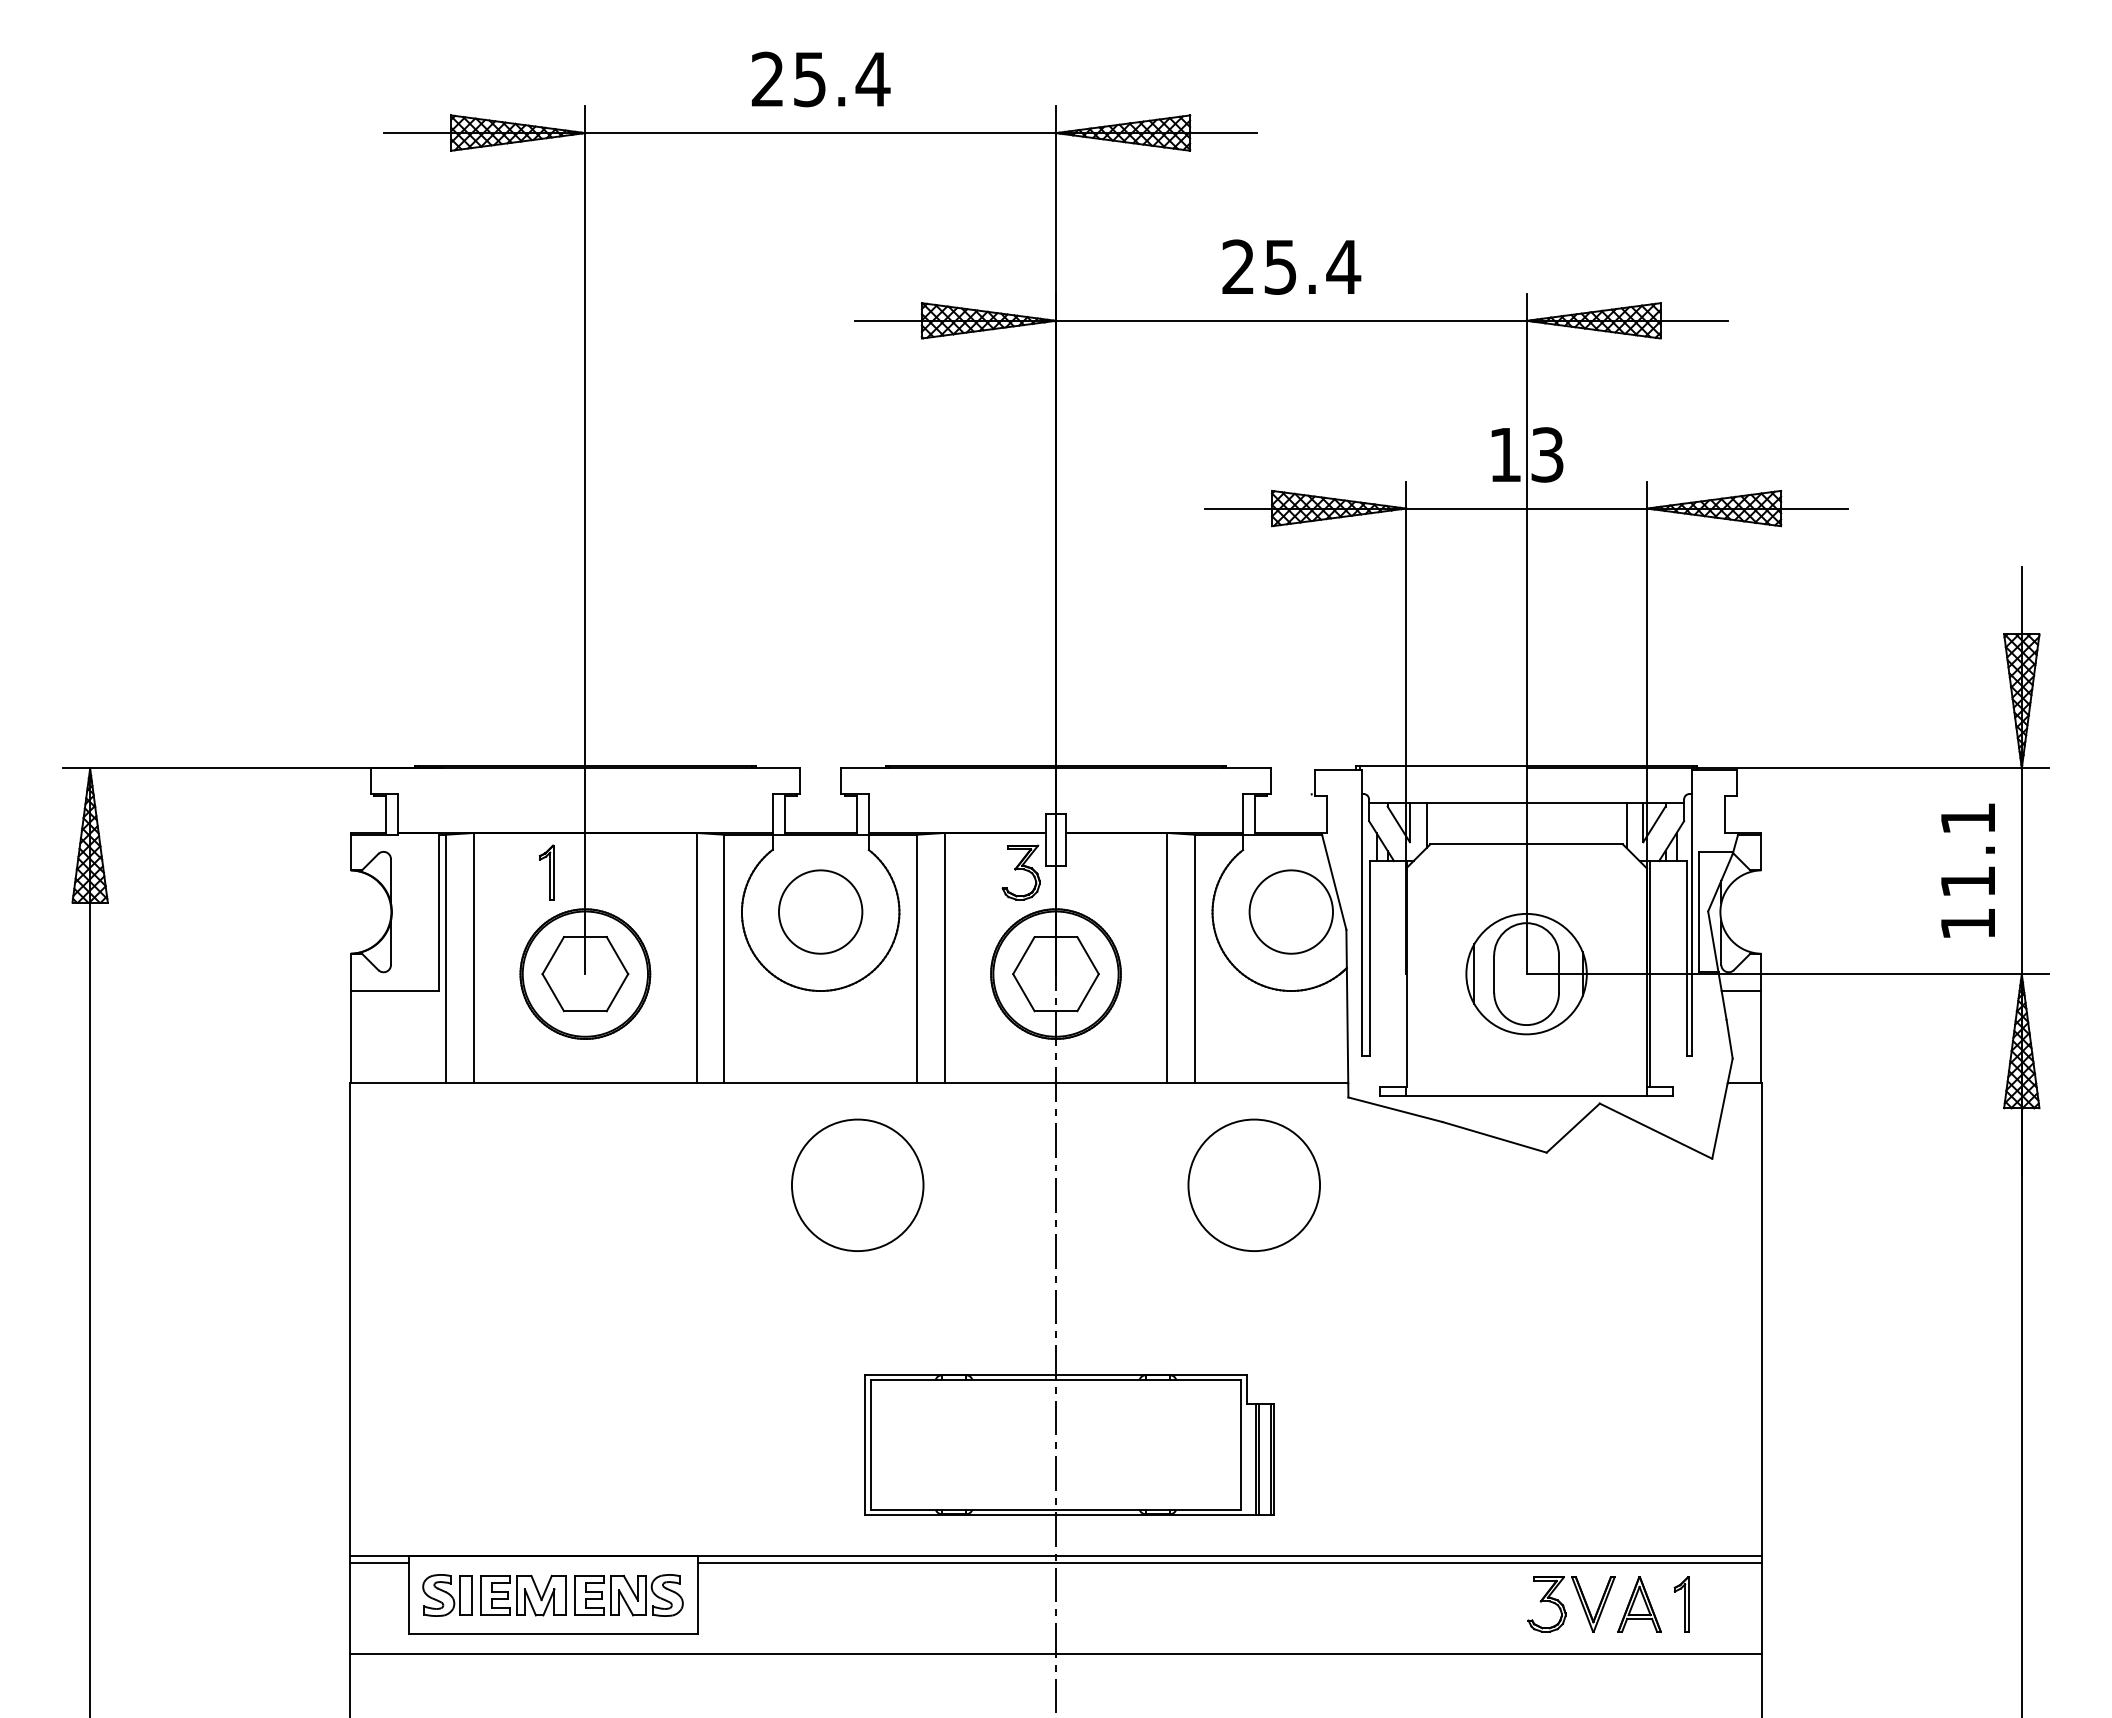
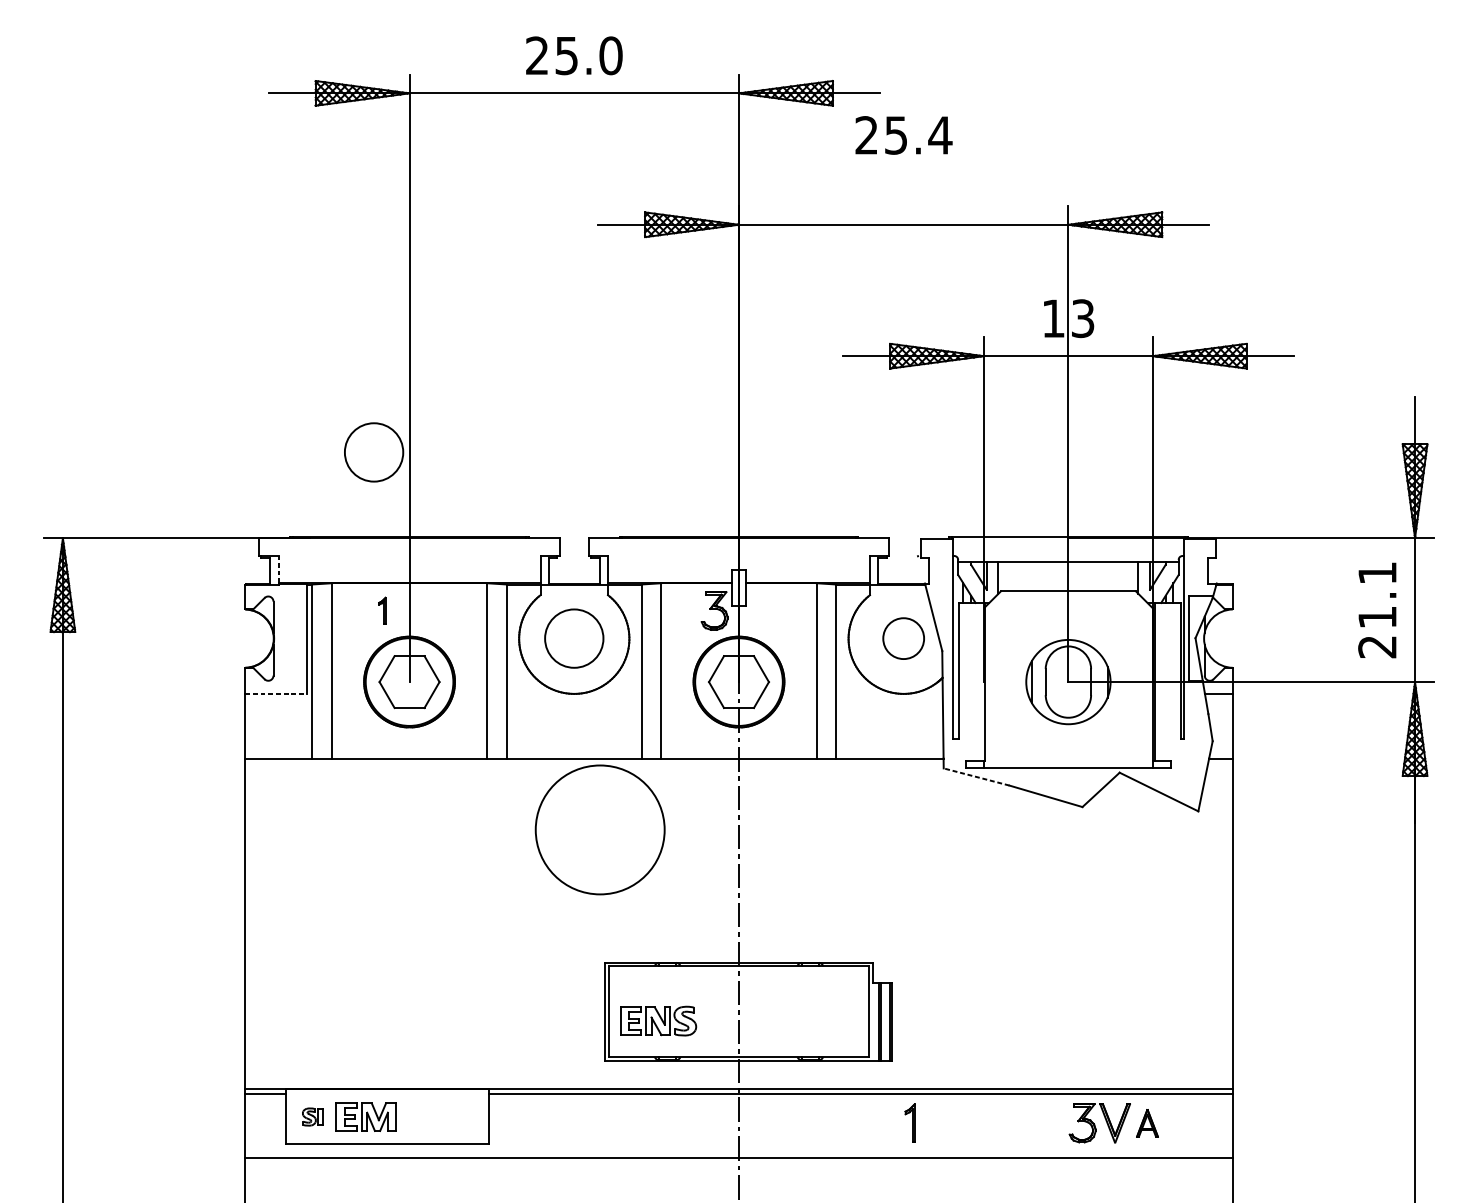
text: (872, 79) -> (610, 55), 25.4 -> 25.0
text: (1291, 266) -> (903, 134), moved
circle: (534, 645) -> (373, 452), added
line: (398, 813) -> (278, 569), solid -> dashed
part: (546, 872) -> (382, 610), size x0.7
circle: (1290, 911) -> (903, 638), size x0.7
text: (1967, 924) -> (1377, 647), 11.1 -> 21.1
line: (395, 990) -> (276, 693), solid -> dashed
line: (1395, 1109) -> (976, 776), solid -> dashed
circle: (1253, 1184) -> (877, 829), removed
circle: (857, 1185) -> (600, 830), size x1.4
part: (447, 1595) -> (313, 1117), size x0.6
part: (628, 1595) -> (658, 1021), moved
part: (1639, 1604) -> (1147, 1123), size x0.7
part: (1681, 1604) -> (910, 1123), moved

